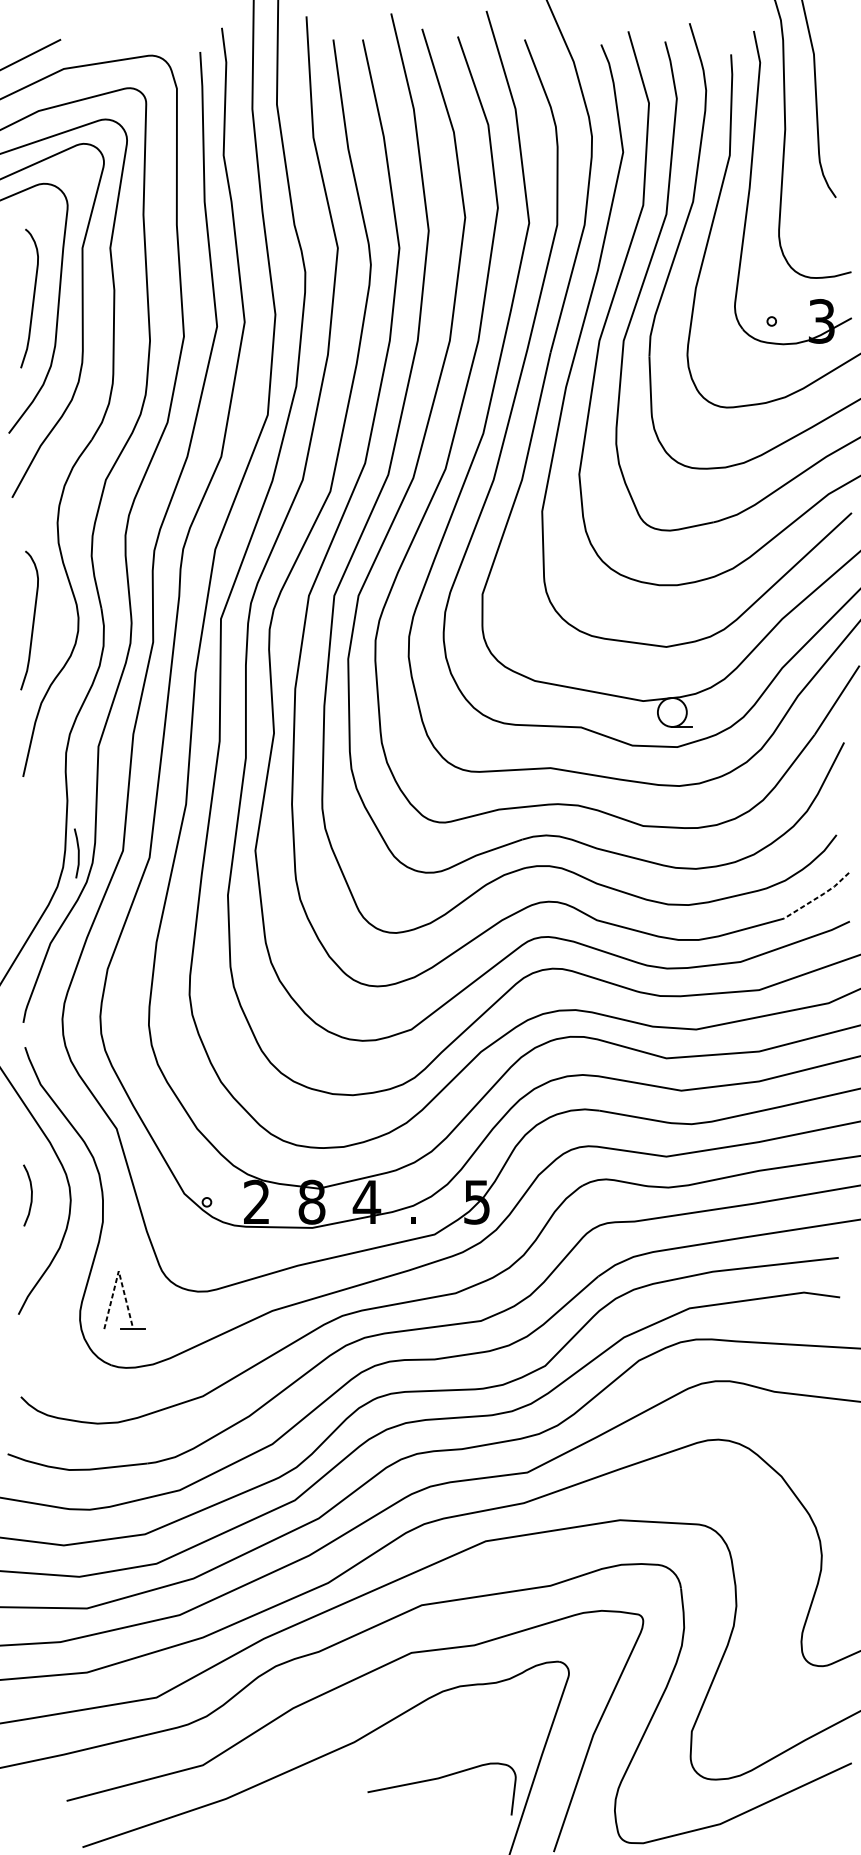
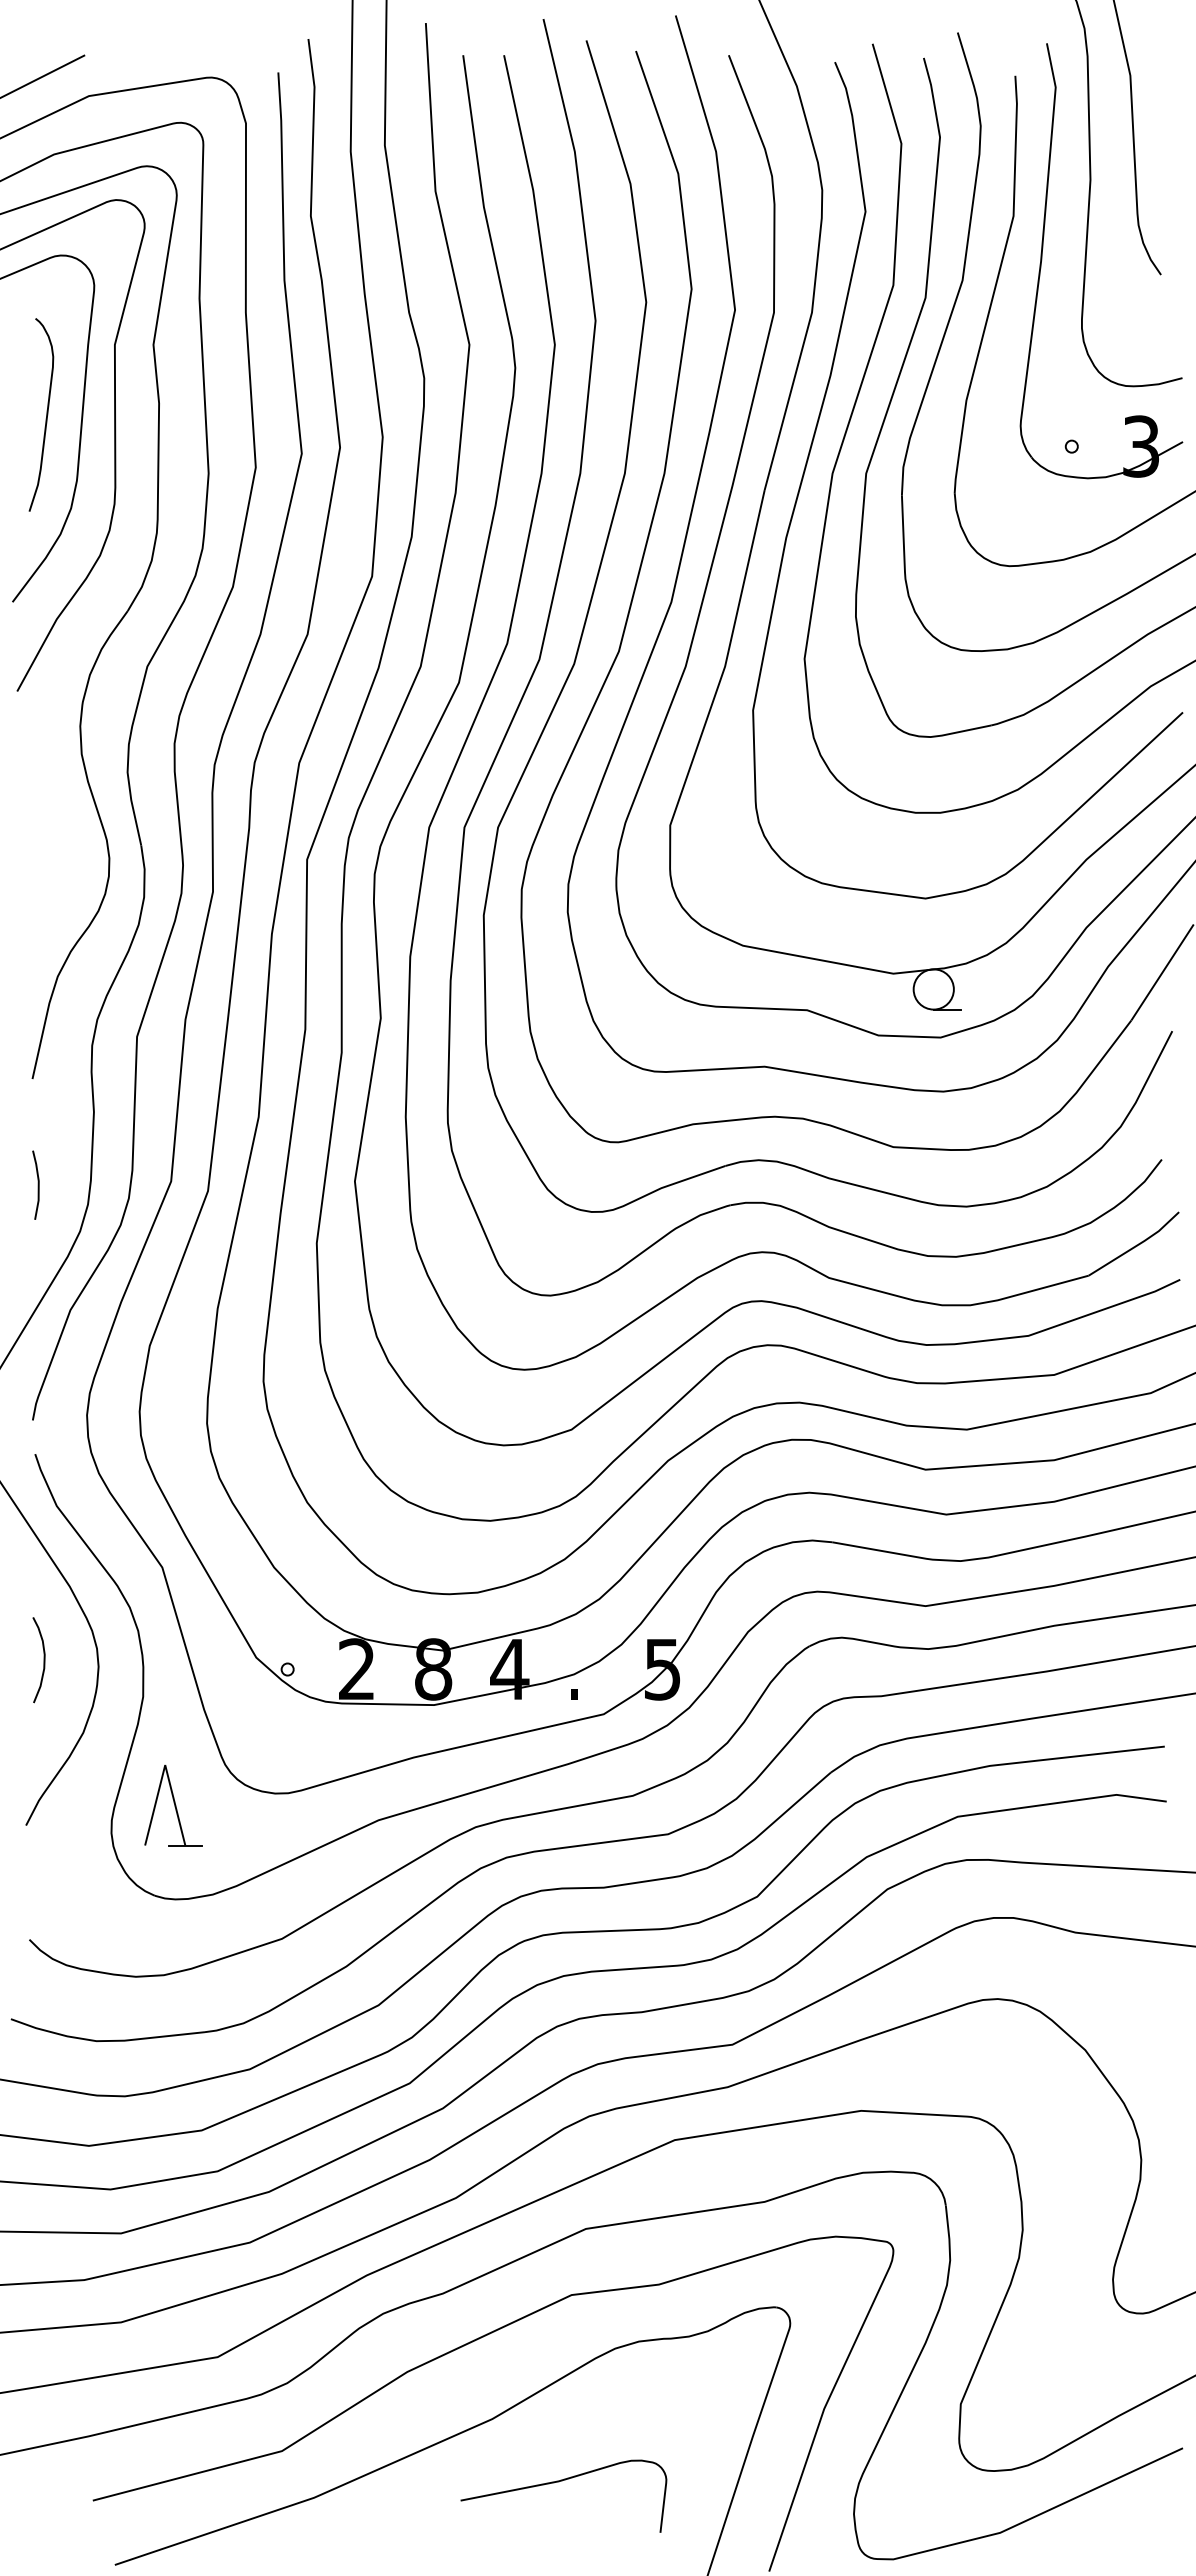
curve: (33, 620) -> (46, 861), removed
line: (77, 852) -> (37, 1184), moved
line: (818, 896) -> (1136, 1245), dashed -> solid
line: (118, 1271) -> (165, 1765), dashed -> solid
curve: (438, 1779) -> (559, 2482), moved

